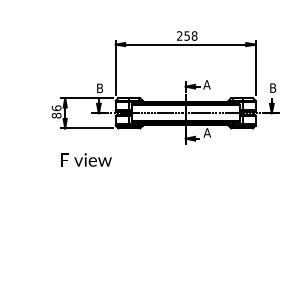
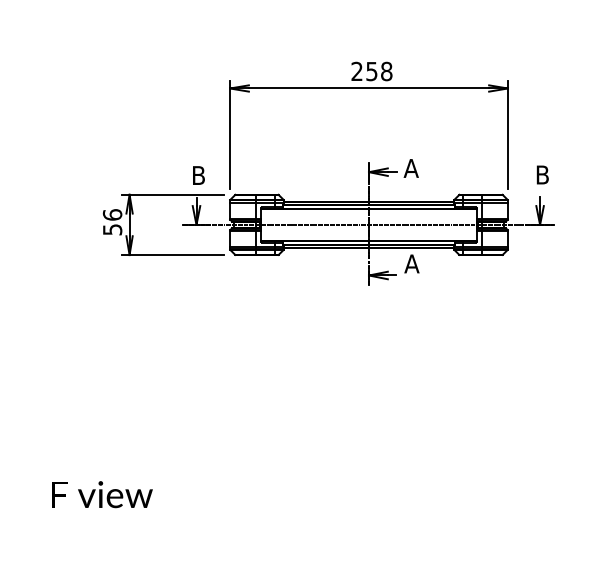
text: (56, 115) -> (112, 229), 86 -> 56
text: (86, 159) -> (102, 493), moved

